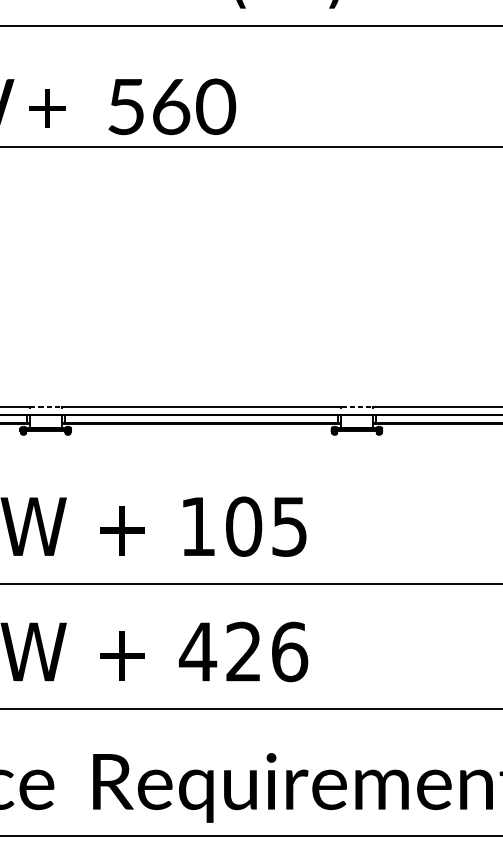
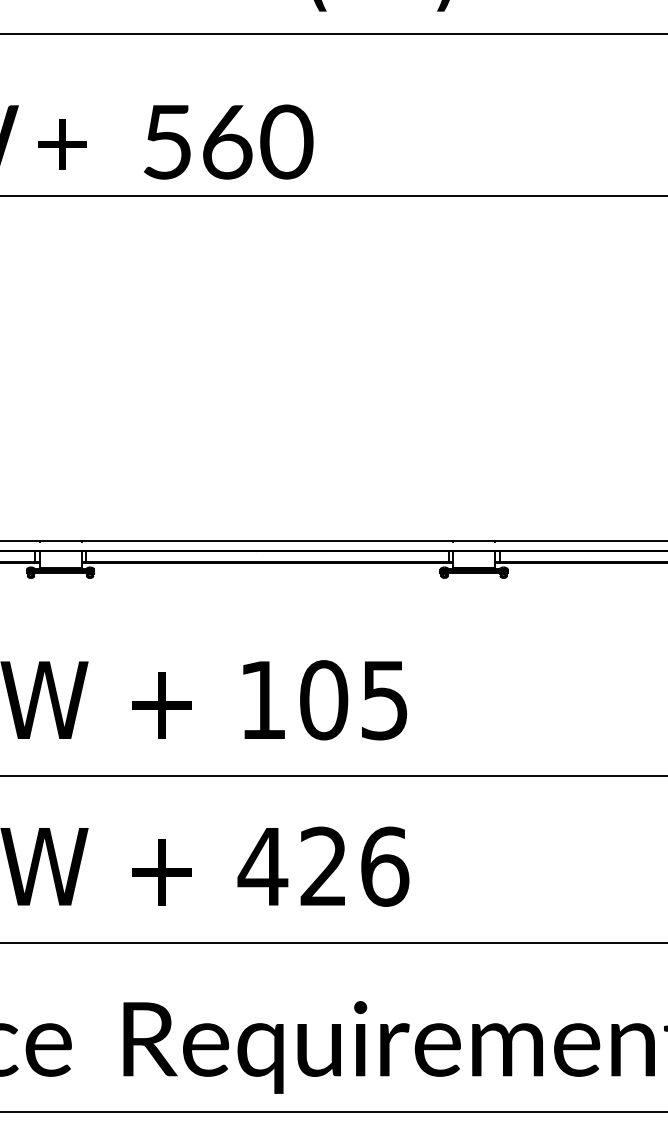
line: (46, 406) -> (61, 540), dashed -> solid
line: (357, 406) -> (474, 540), dashed -> solid

